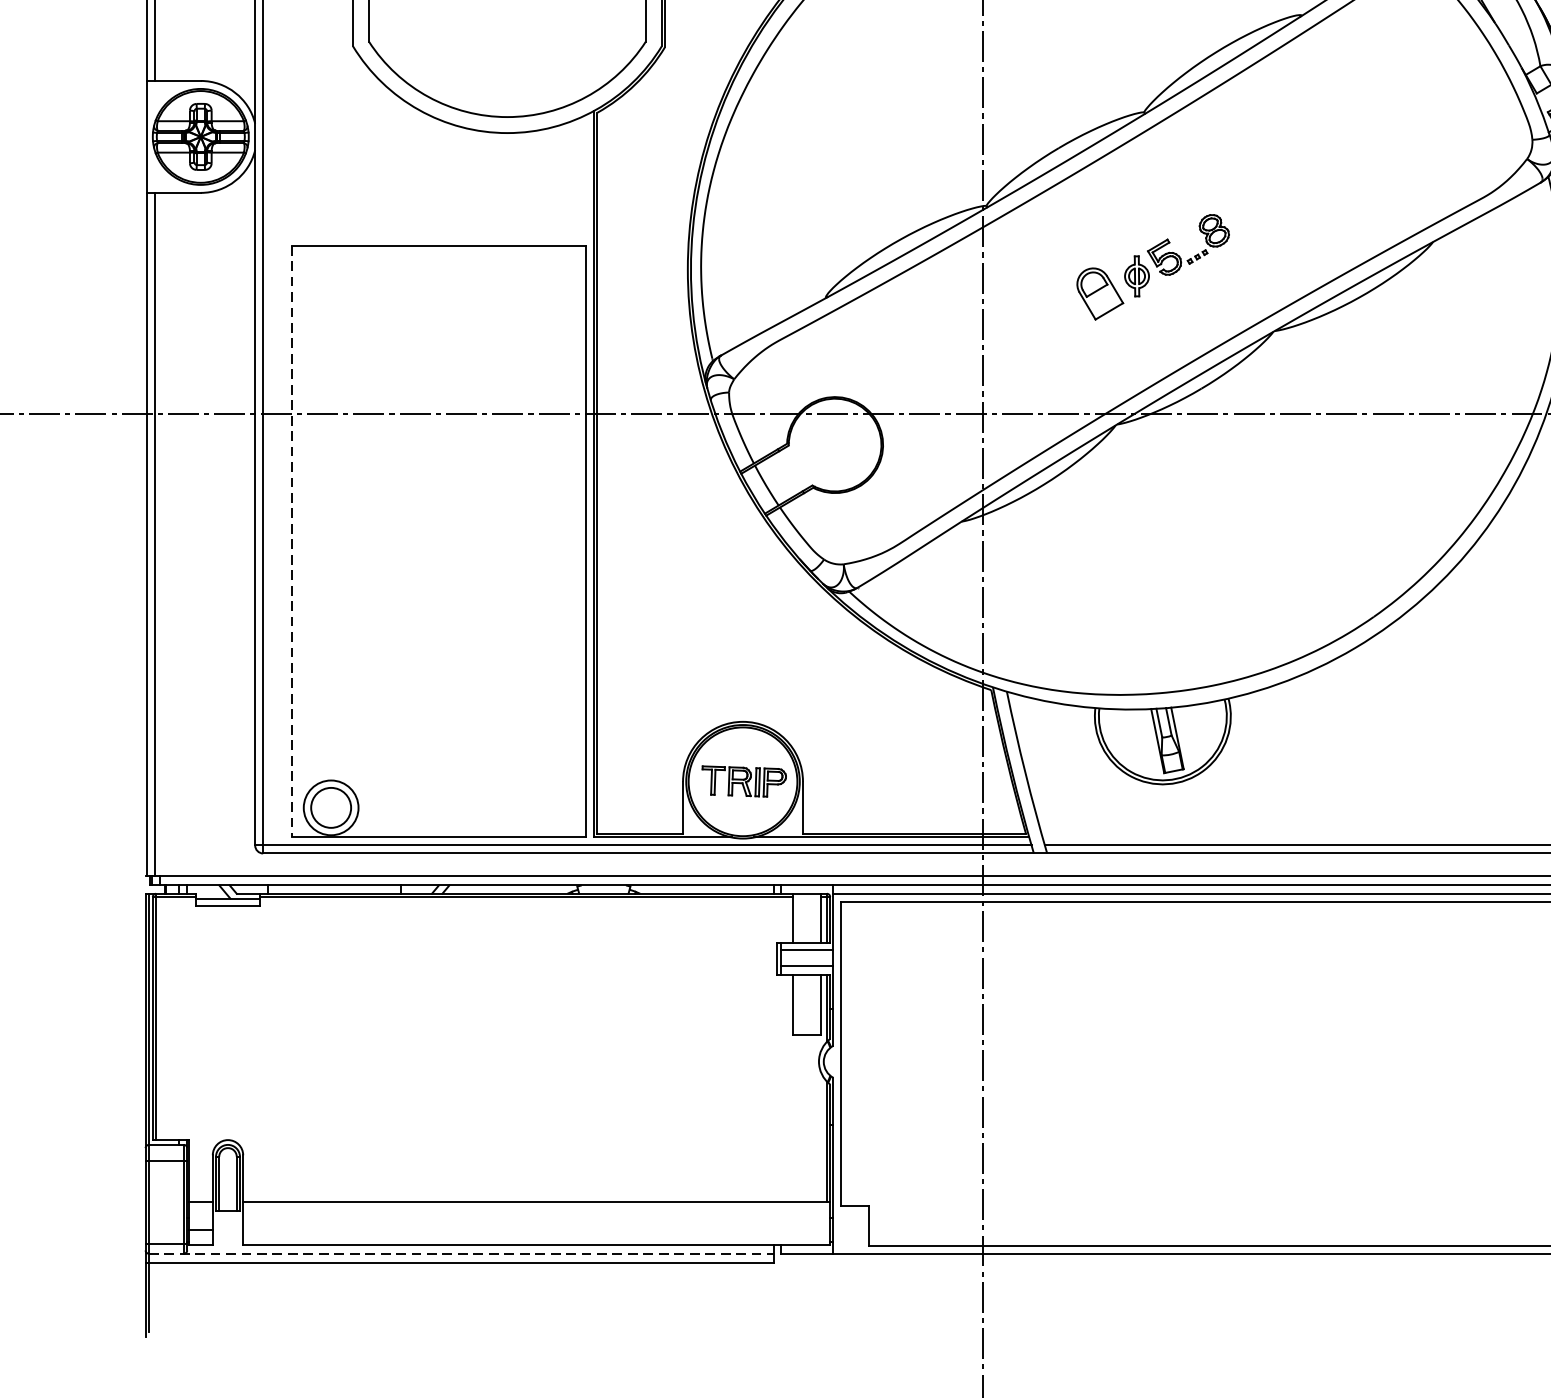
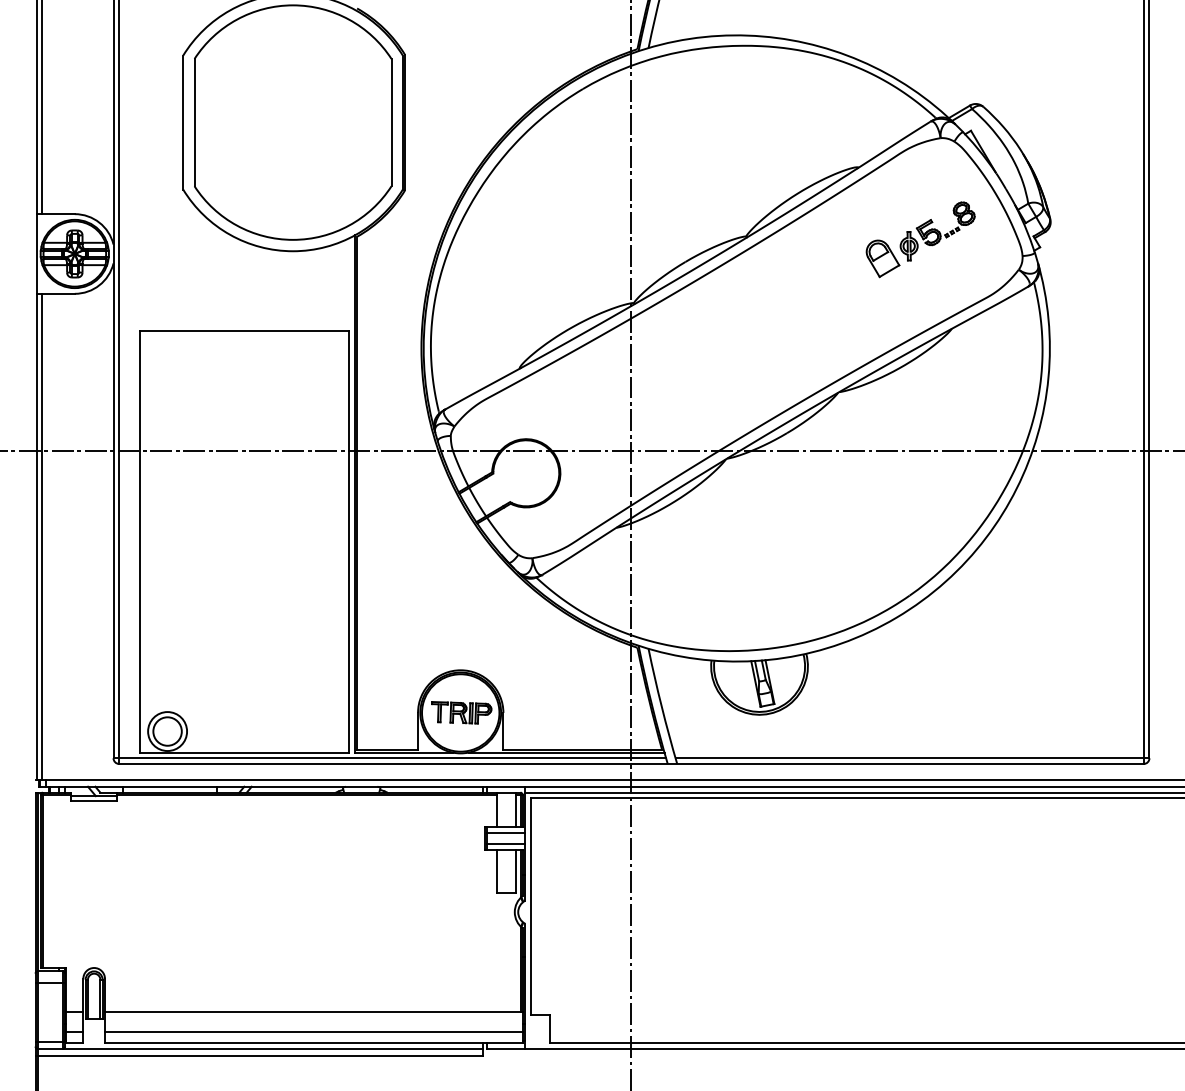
part: (1152, 266) -> (920, 239), moved
line: (291, 542) -> (139, 542), dashed -> solid
line: (536, 1230) -> (313, 1032), added
line: (461, 1253) -> (260, 1048), dashed -> solid

